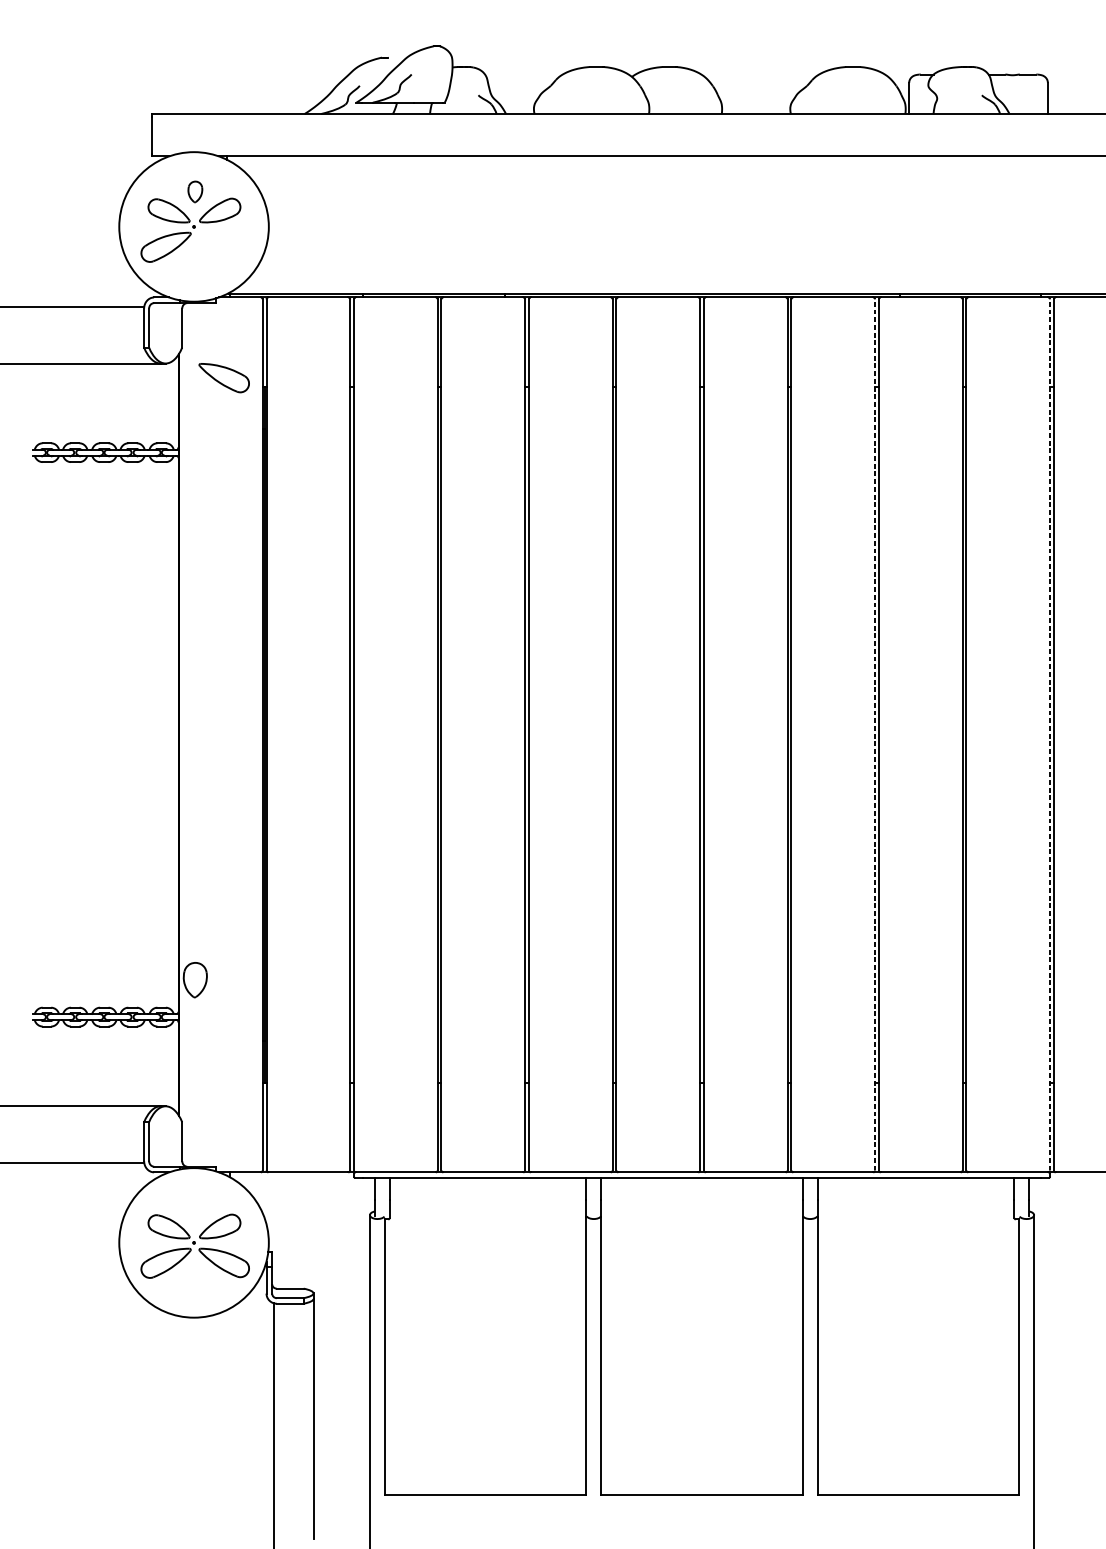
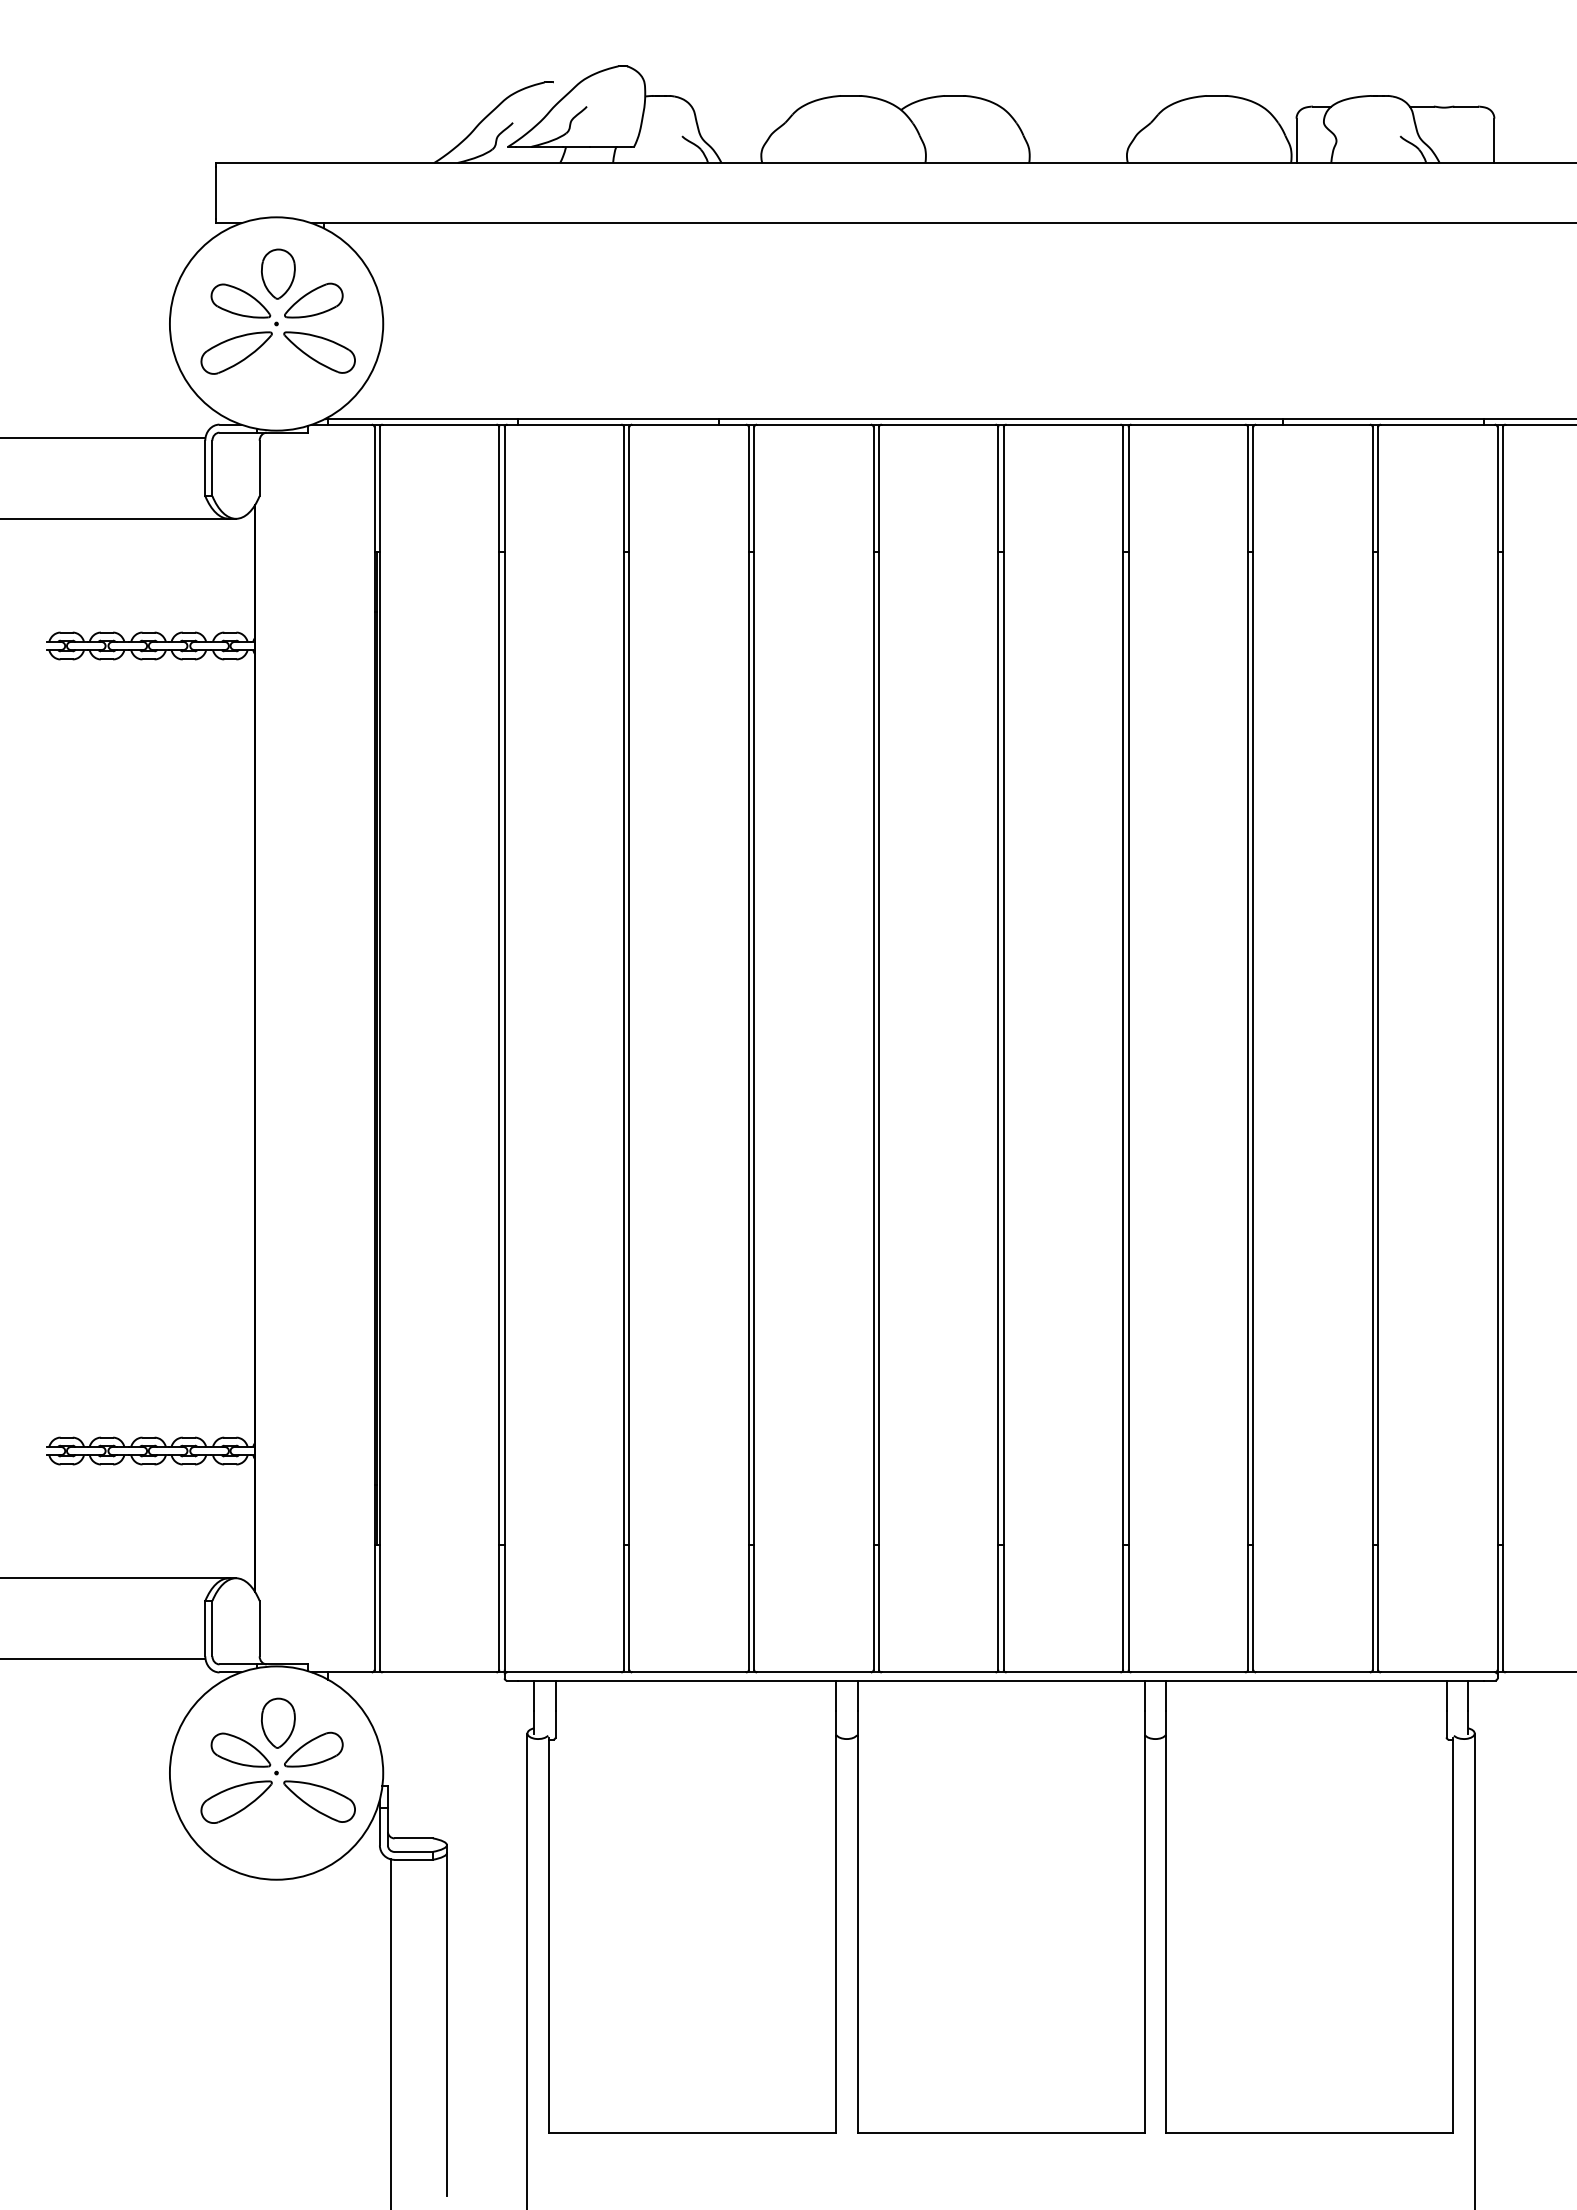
part: (195, 191) -> (278, 273), size x1.67
part: (224, 378) -> (319, 352), moved
line: (874, 734) -> (1247, 1048), dashed -> solid
line: (1050, 734) -> (1497, 1048), dashed -> solid
part: (195, 979) -> (278, 1722), moved

